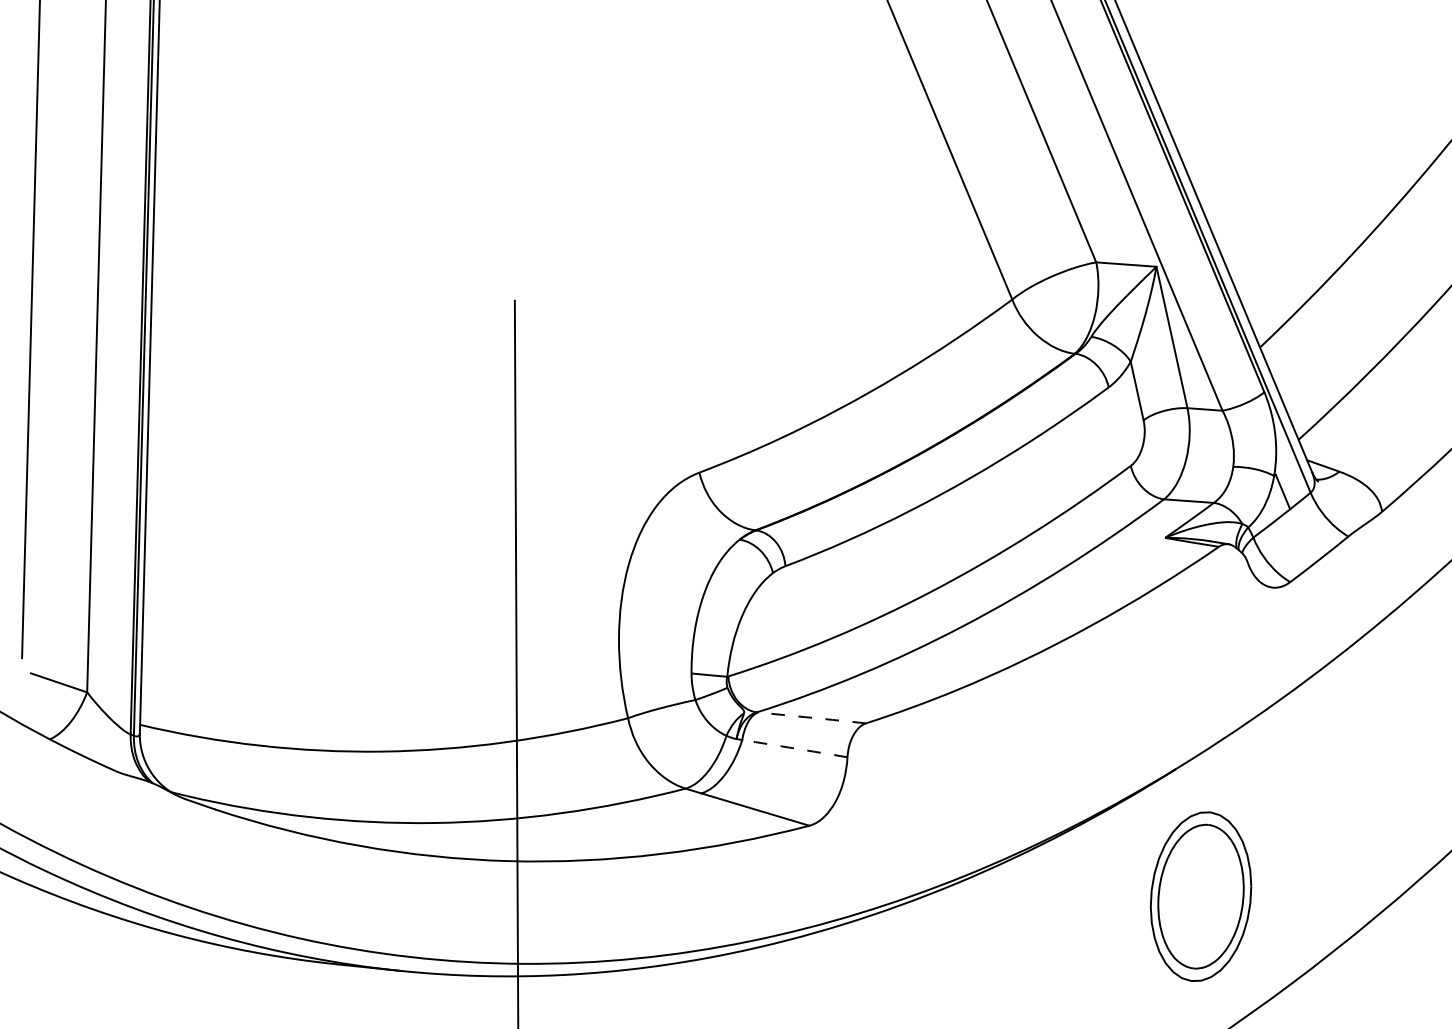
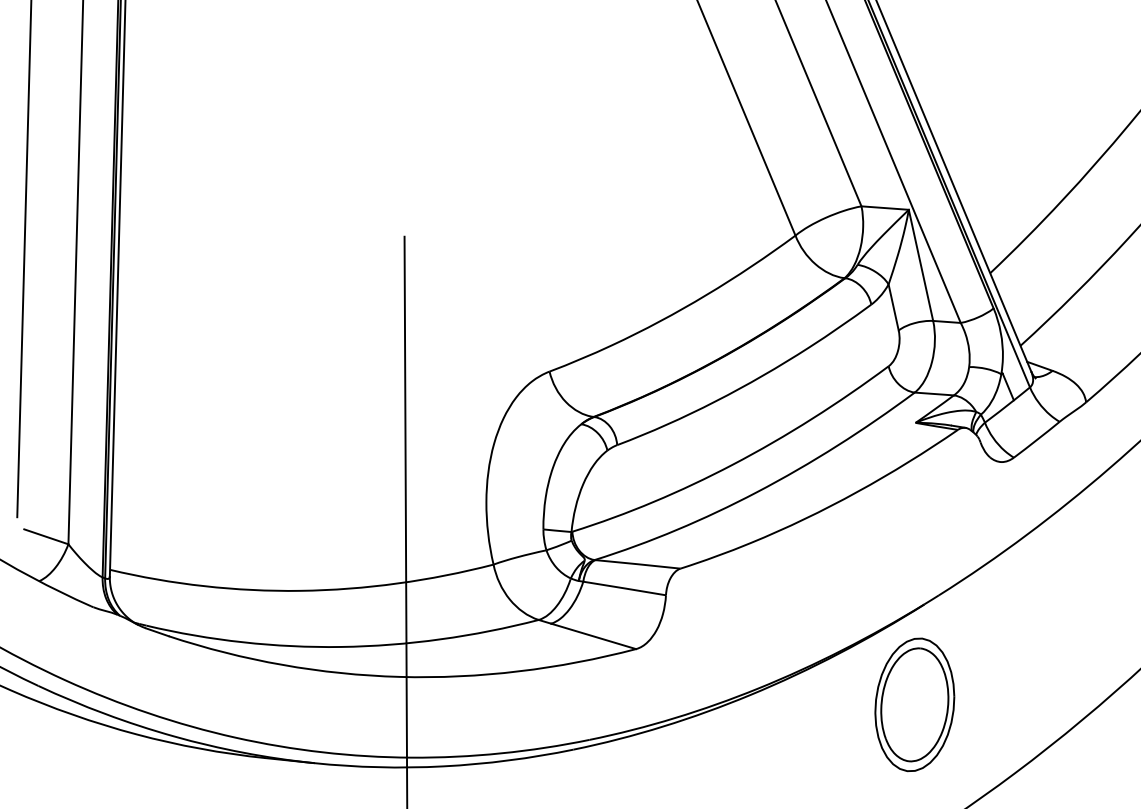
arc: (812, 718) -> (638, 564), dashed -> solid
arc: (794, 748) -> (624, 588), dashed -> solid
part: (1200, 896) -> (914, 704), moved

